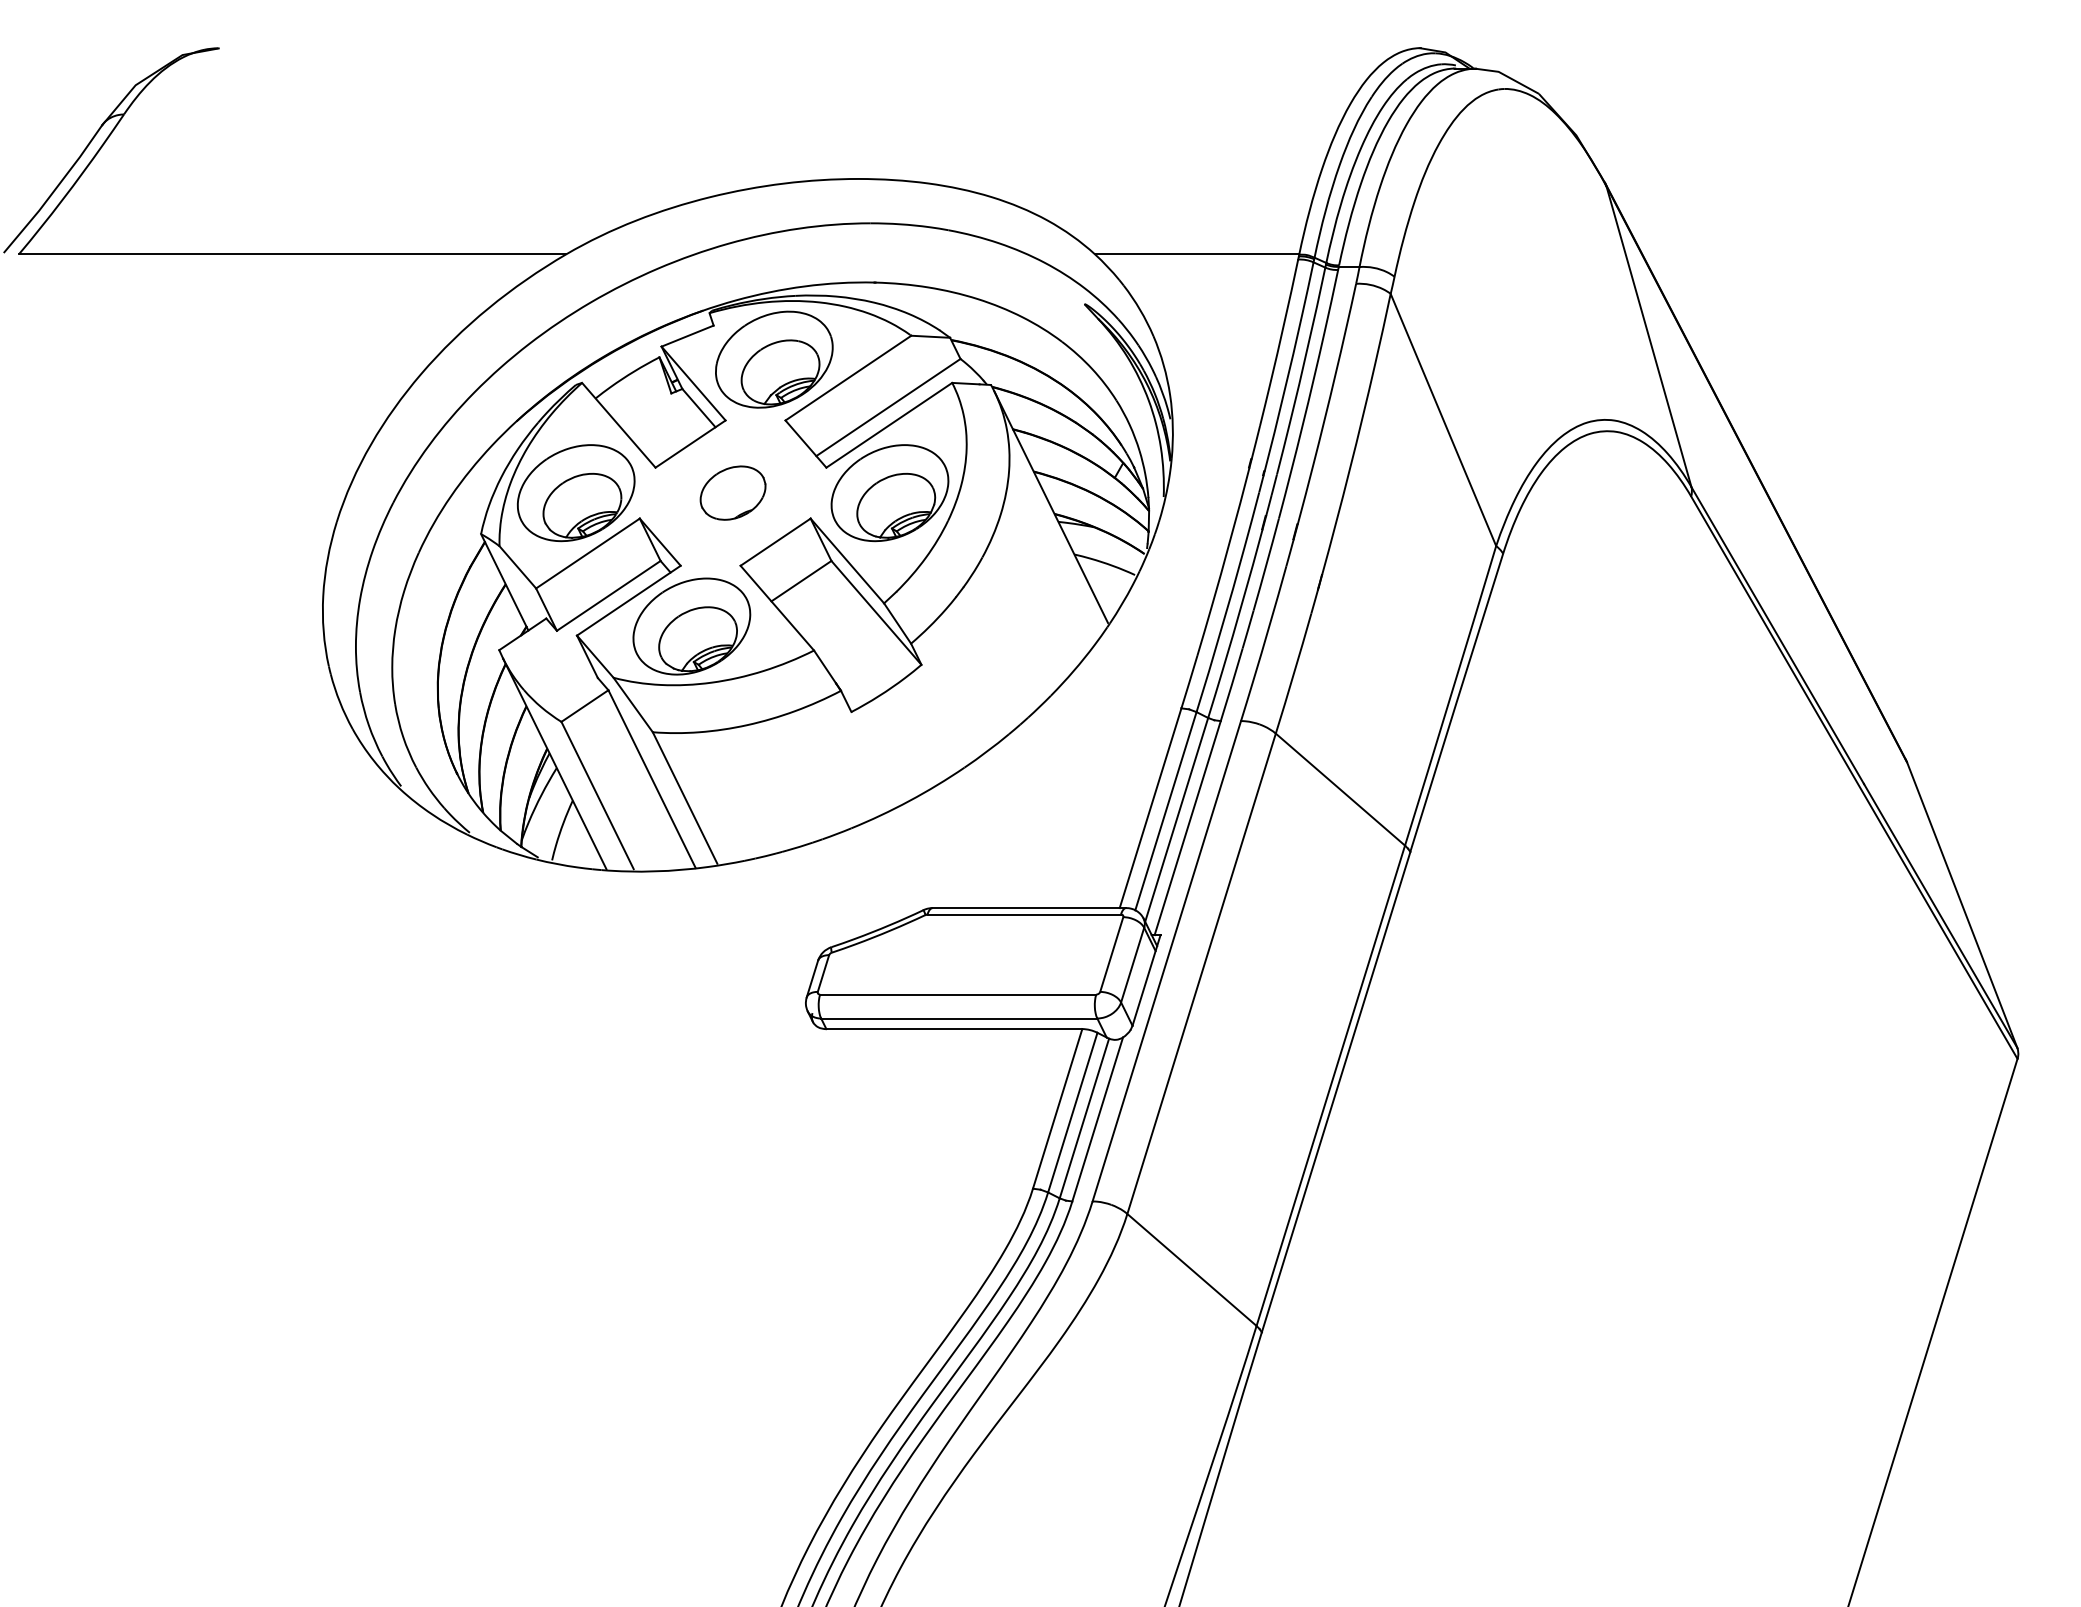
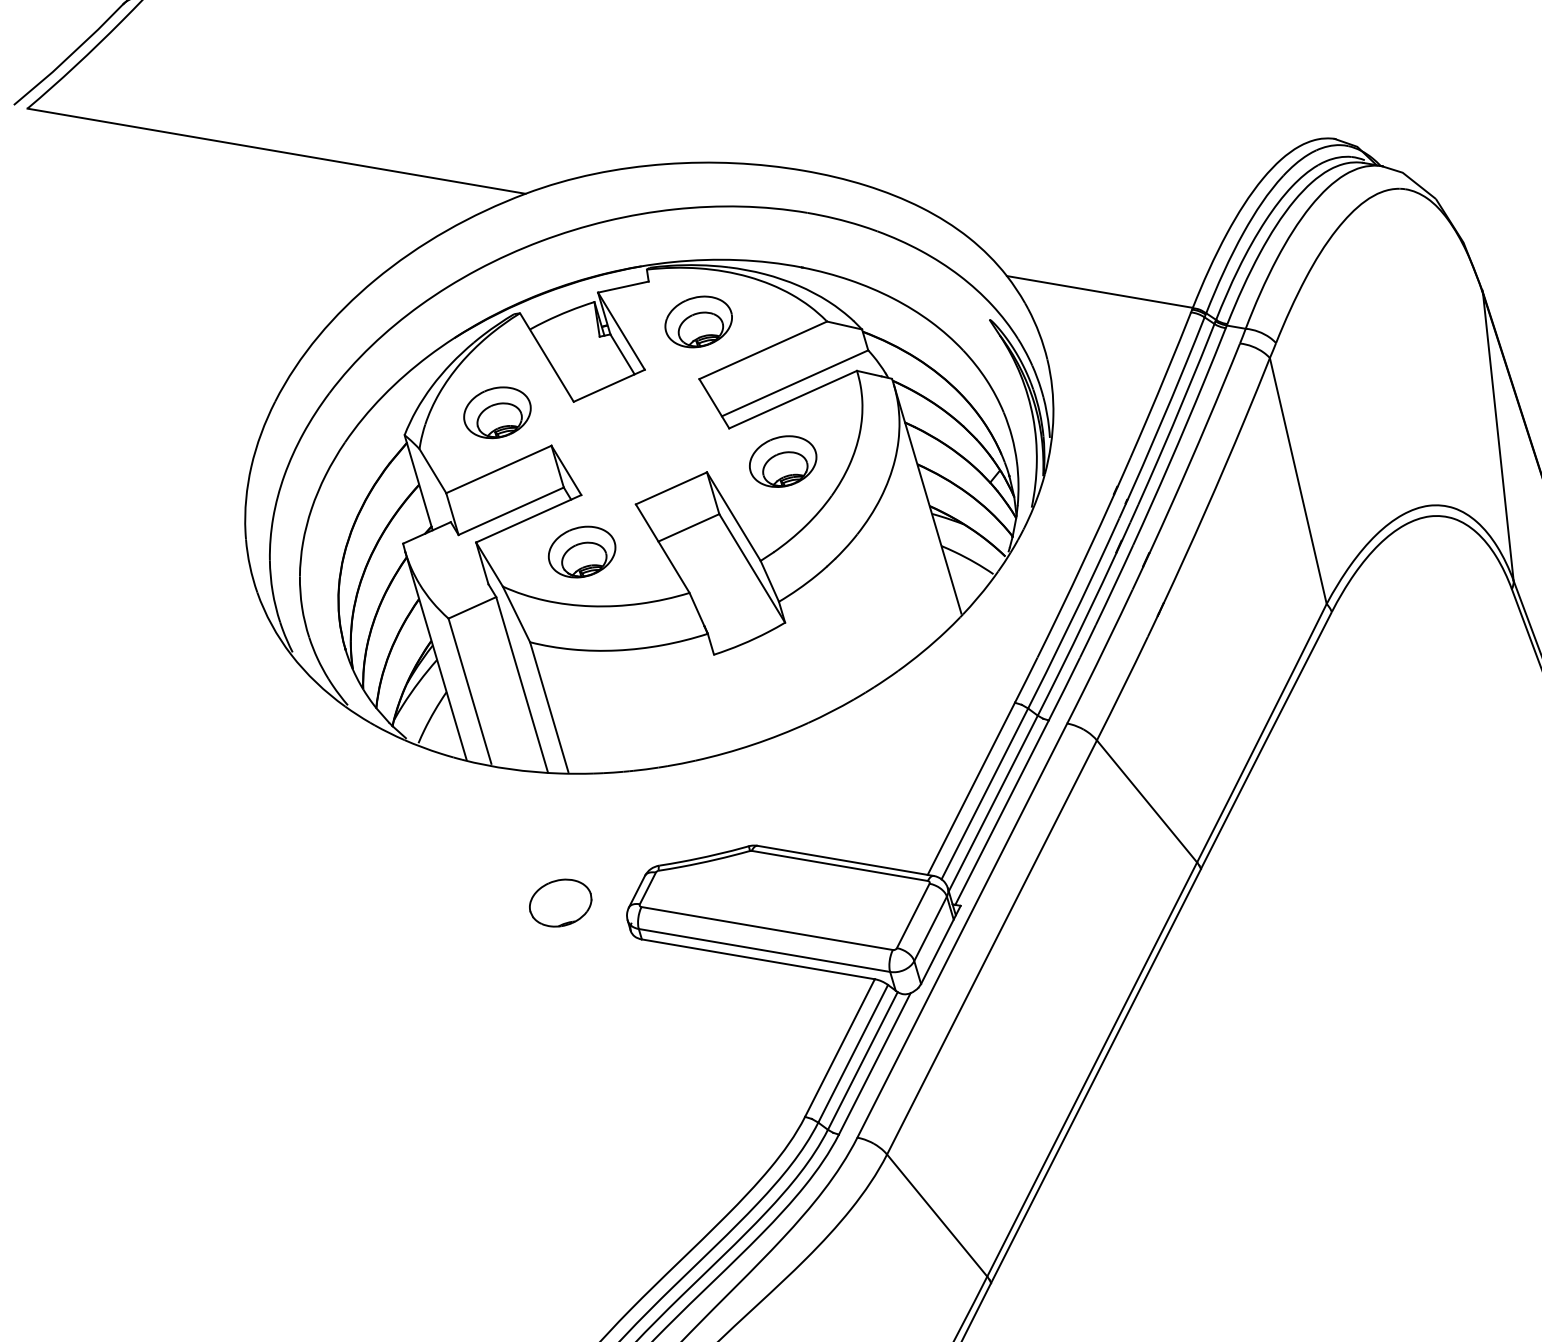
part: (774, 359) -> (698, 321), size x0.6
part: (732, 492) -> (560, 902), moved
part: (575, 493) -> (496, 412), size x0.6
part: (889, 493) -> (782, 461), size x0.6
part: (691, 626) -> (581, 552), size x0.6

